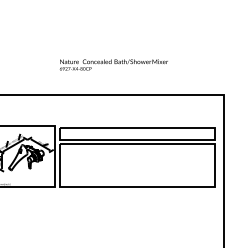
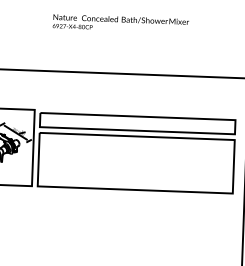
text: (113, 64) -> (120, 22), moved

